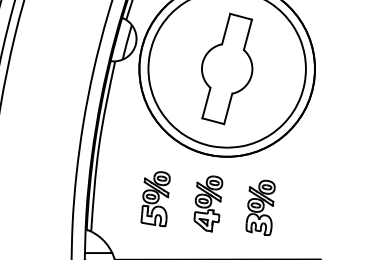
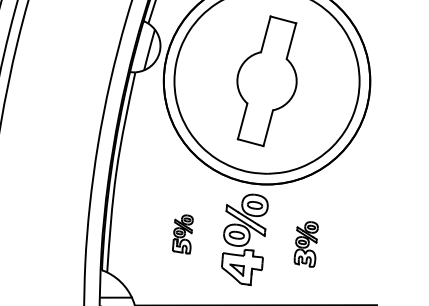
part: (155, 199) -> (182, 234), size x0.6
part: (208, 203) -> (245, 239), size x1.4
part: (260, 207) -> (306, 244), size x0.7

